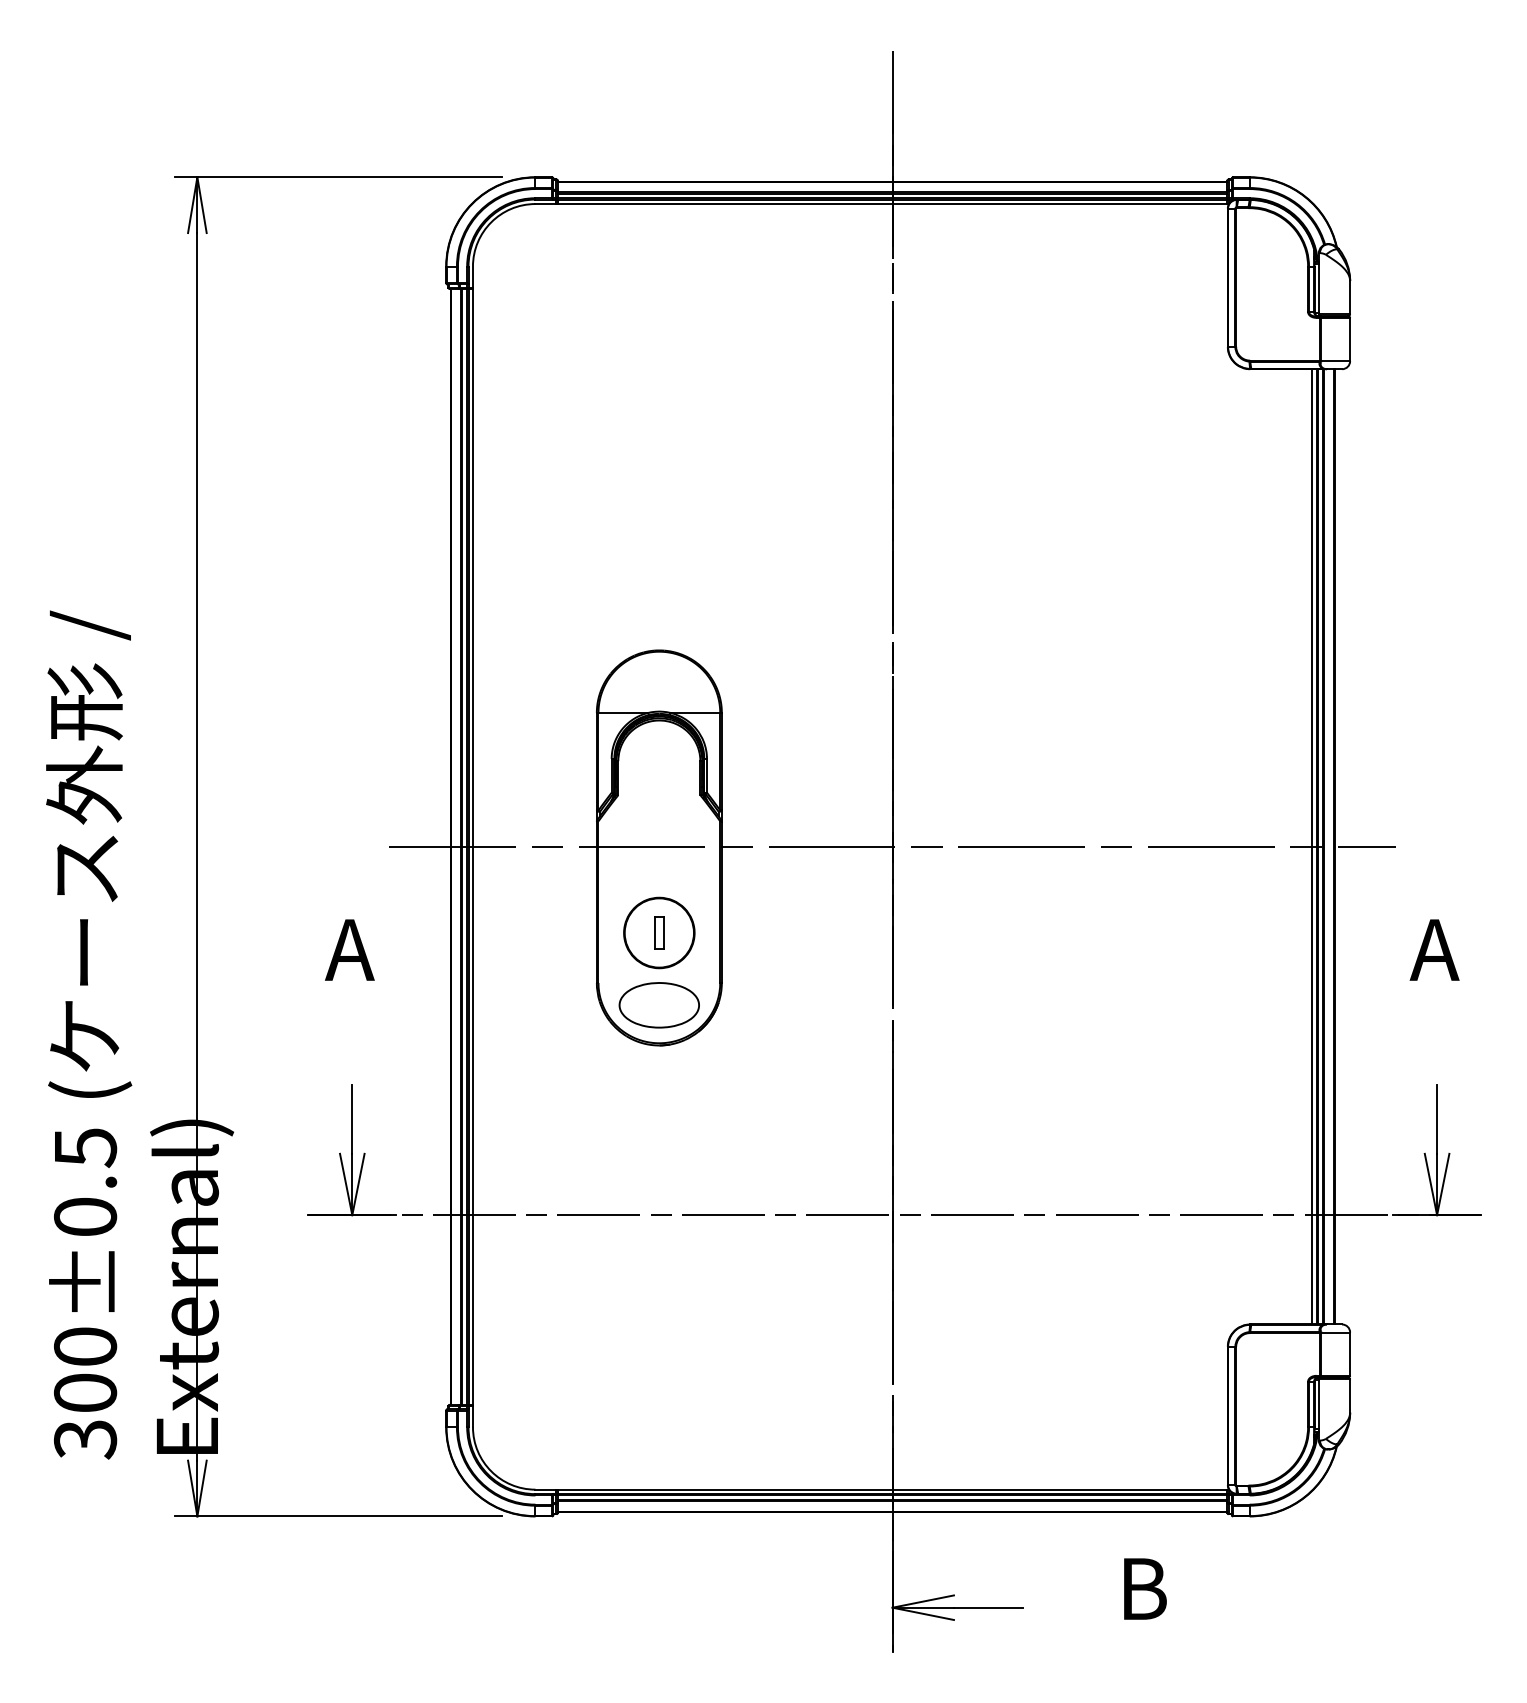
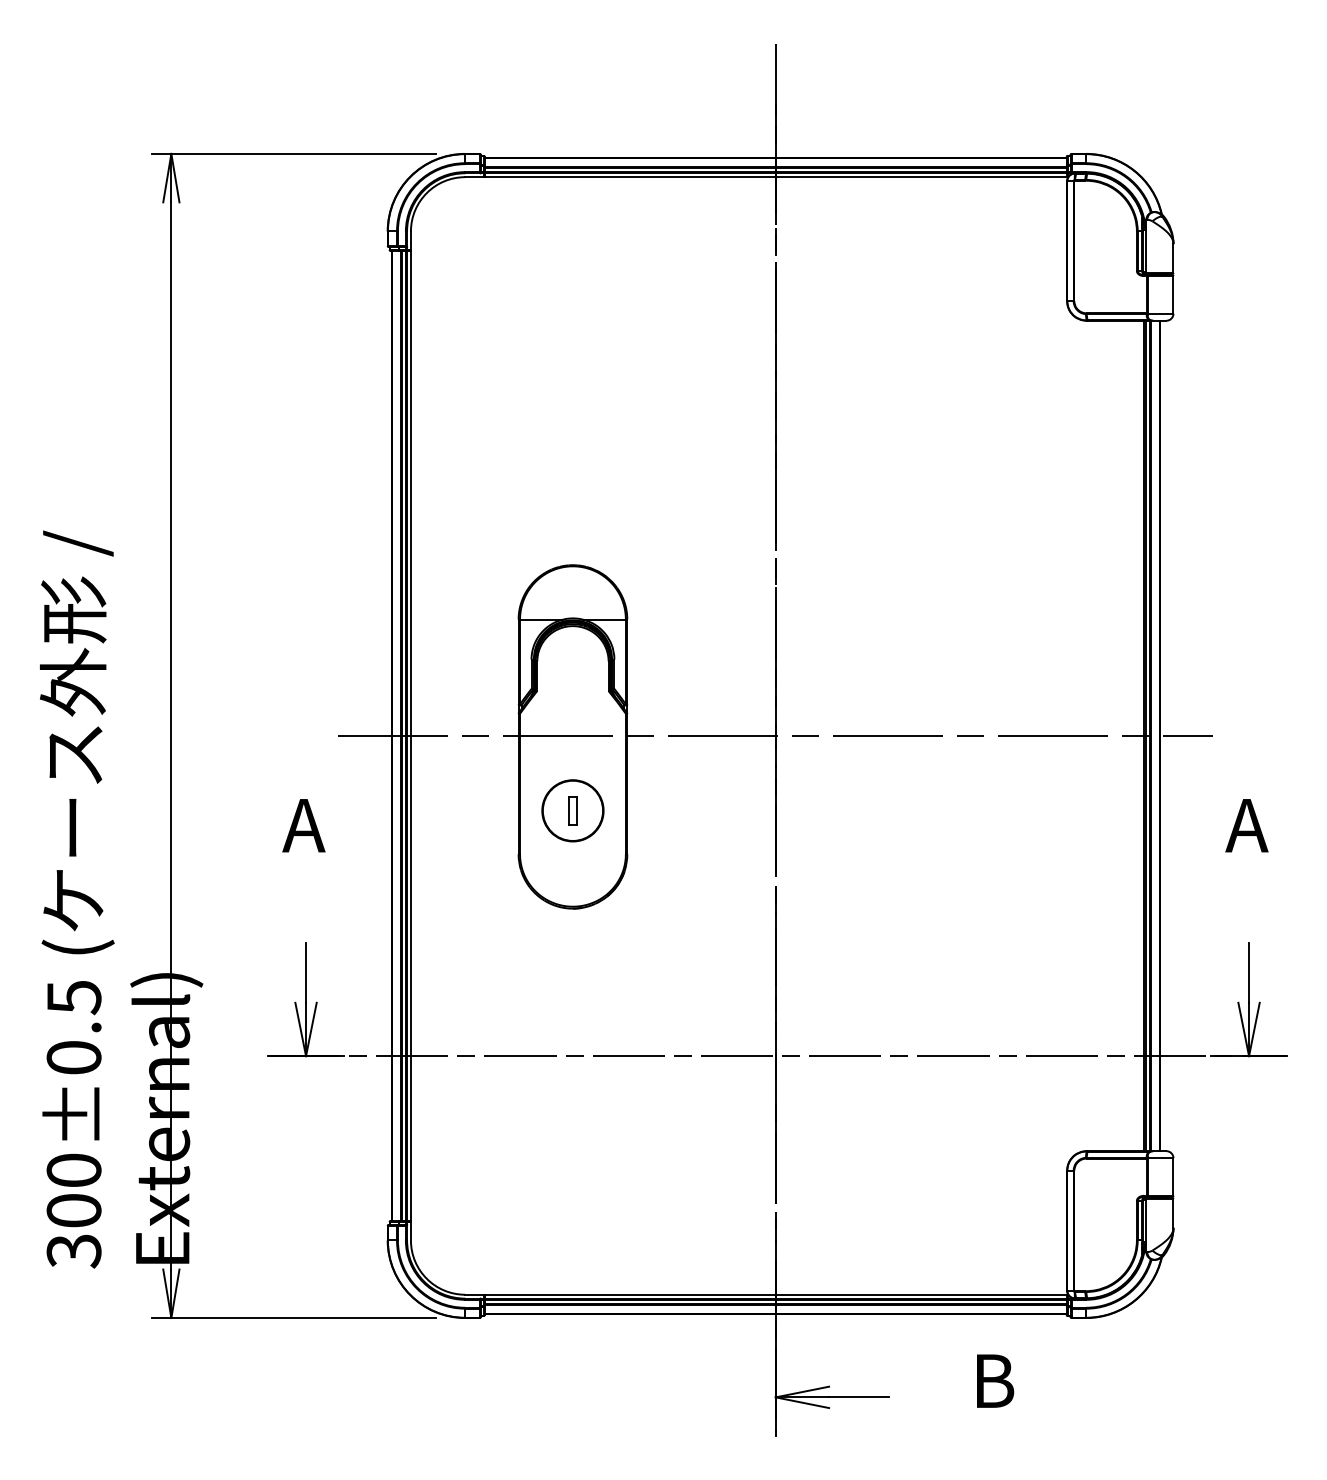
line: (1312, 846) -> (1140, 735), removed
part: (658, 1005) -> (572, 873), removed

